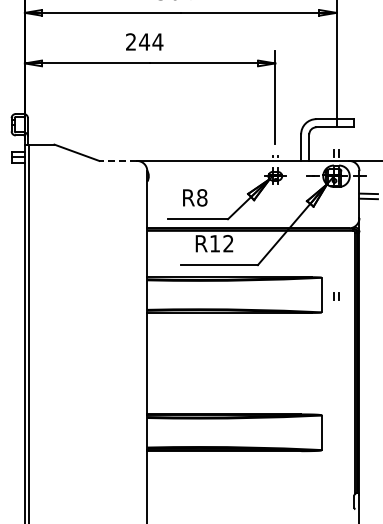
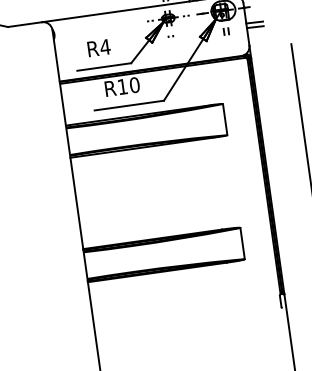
line: (118, 160) -> (25, 24), dashed -> solid
text: (201, 197) -> (104, 46), R8 -> R4
text: (228, 243) -> (134, 84), R12 -> R10
part: (336, 296) -> (226, 31), moved

